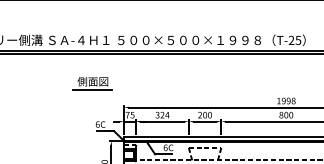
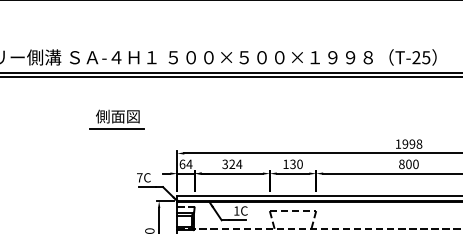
part: (91, 83) -> (116, 119), moved
text: (202, 114) -> (289, 163), 200 -> 130
text: (129, 115) -> (185, 164), 75 -> 64
text: (97, 124) -> (139, 177), 6C -> 7C
text: (165, 147) -> (236, 210), 6C -> 1C

